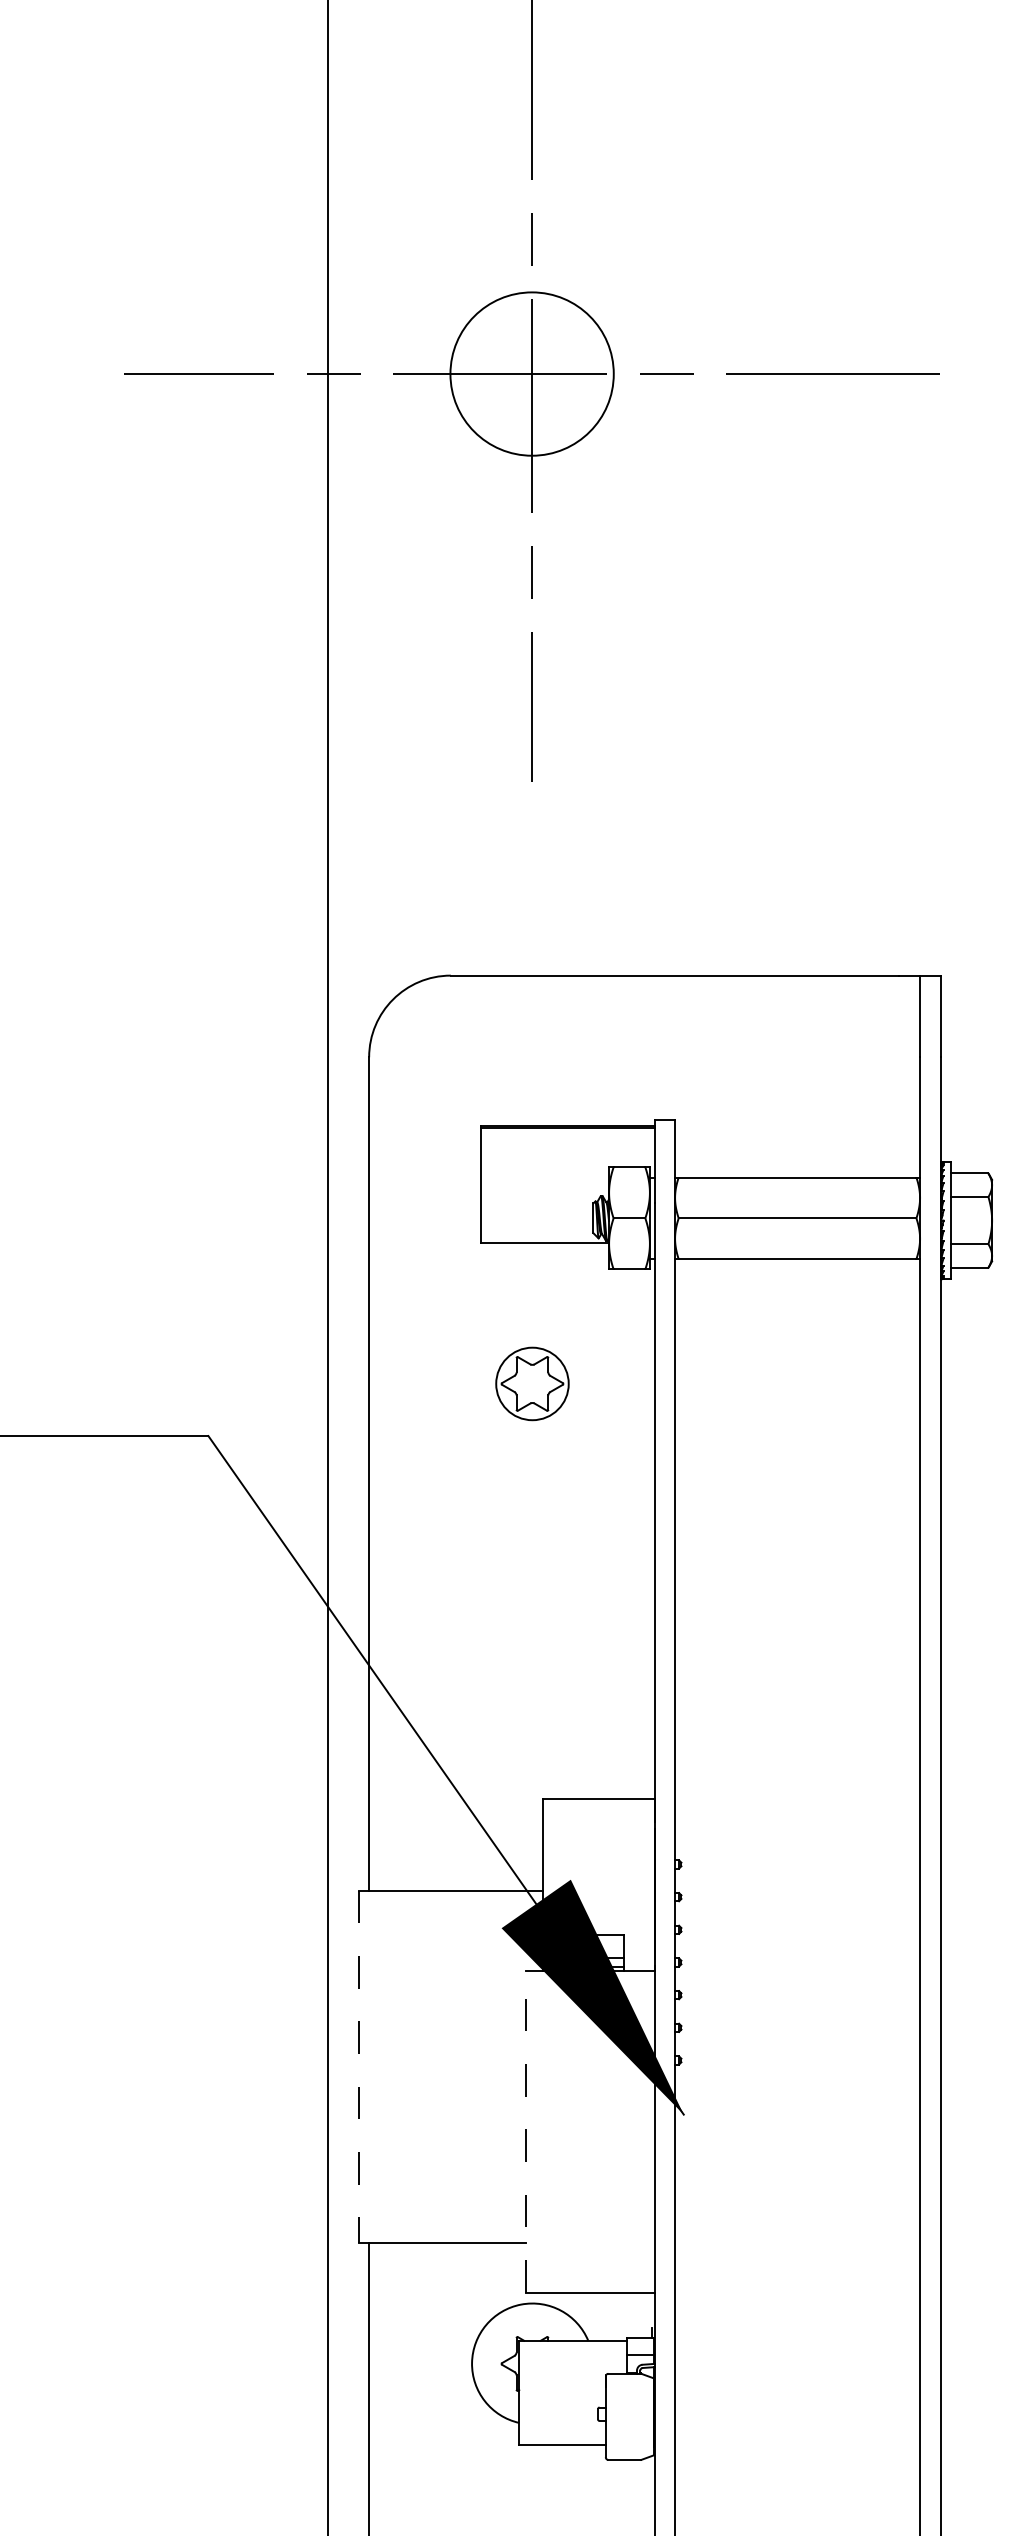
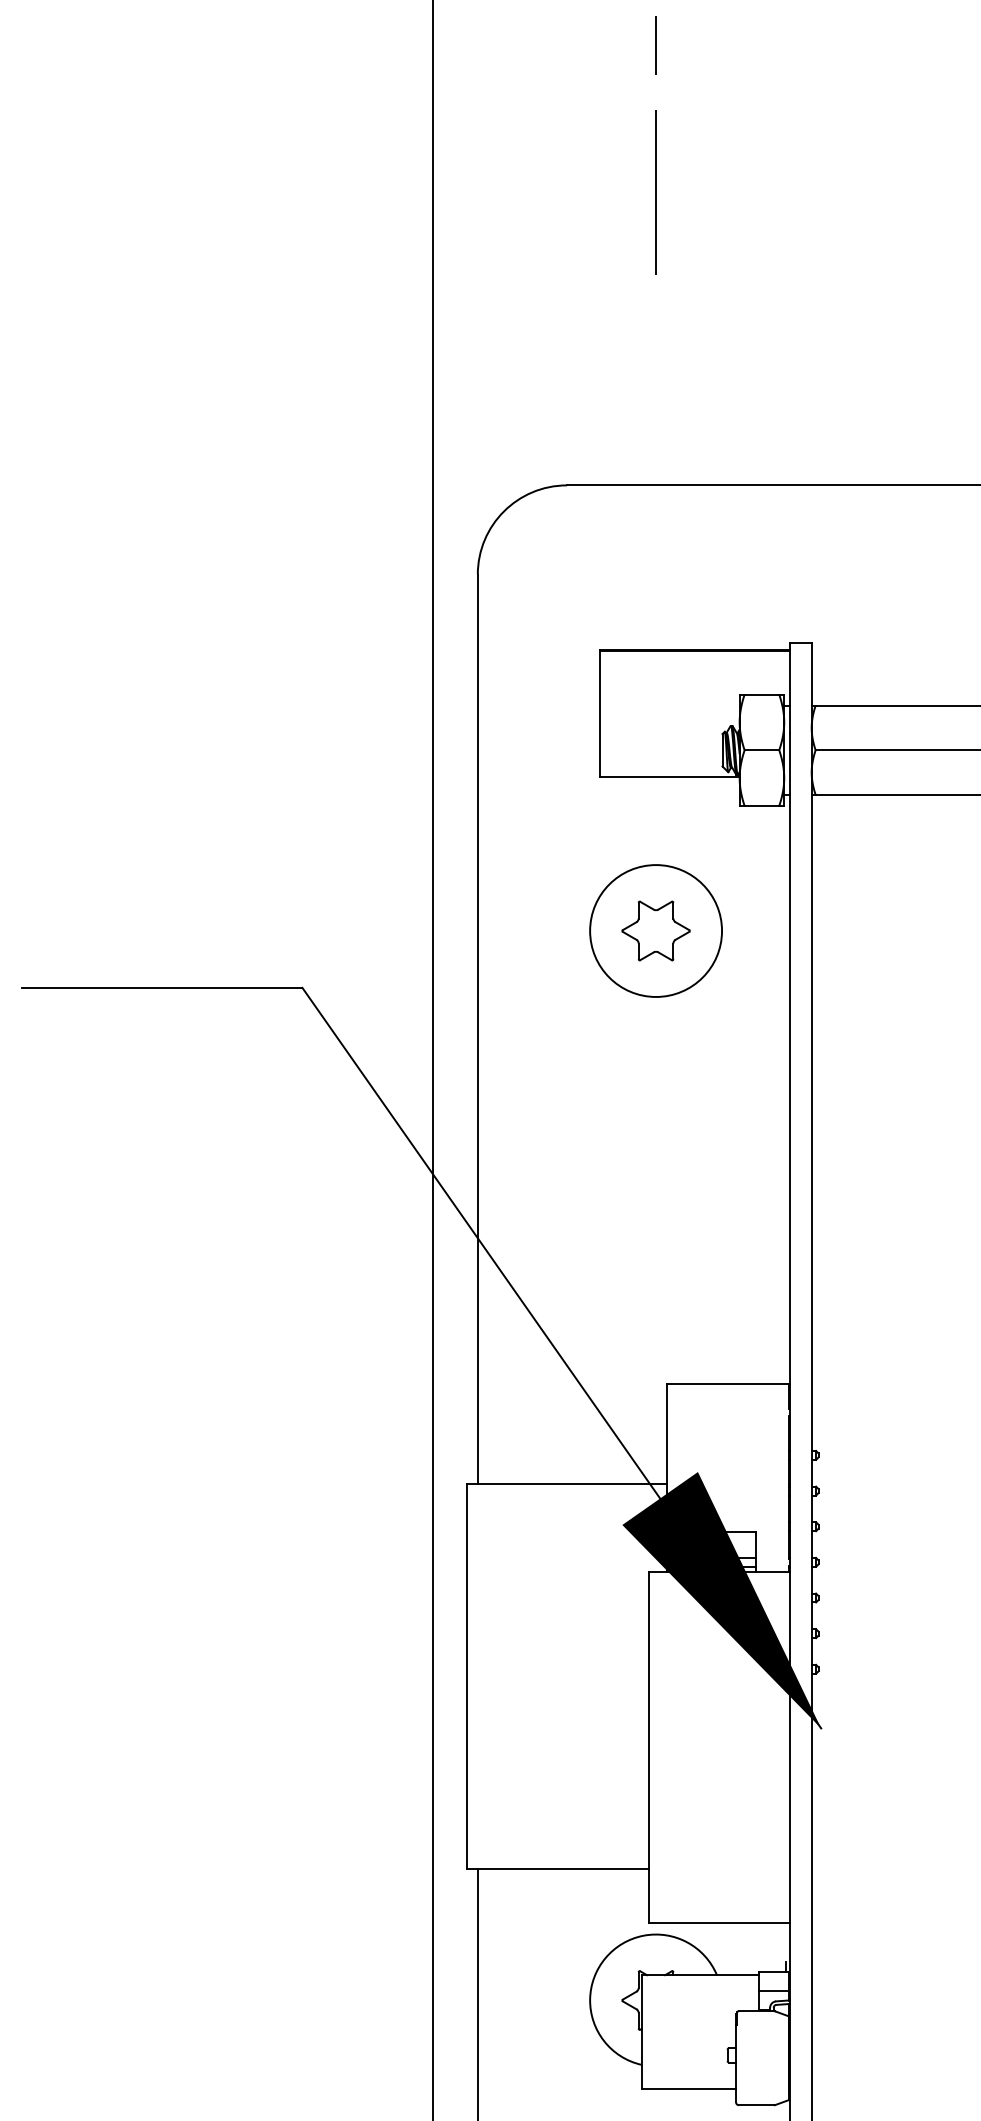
circle: (532, 1383) -> (656, 930), size x1.67
line: (358, 2067) -> (466, 1676), dashed -> solid
line: (526, 2131) -> (649, 1746), dashed -> solid

